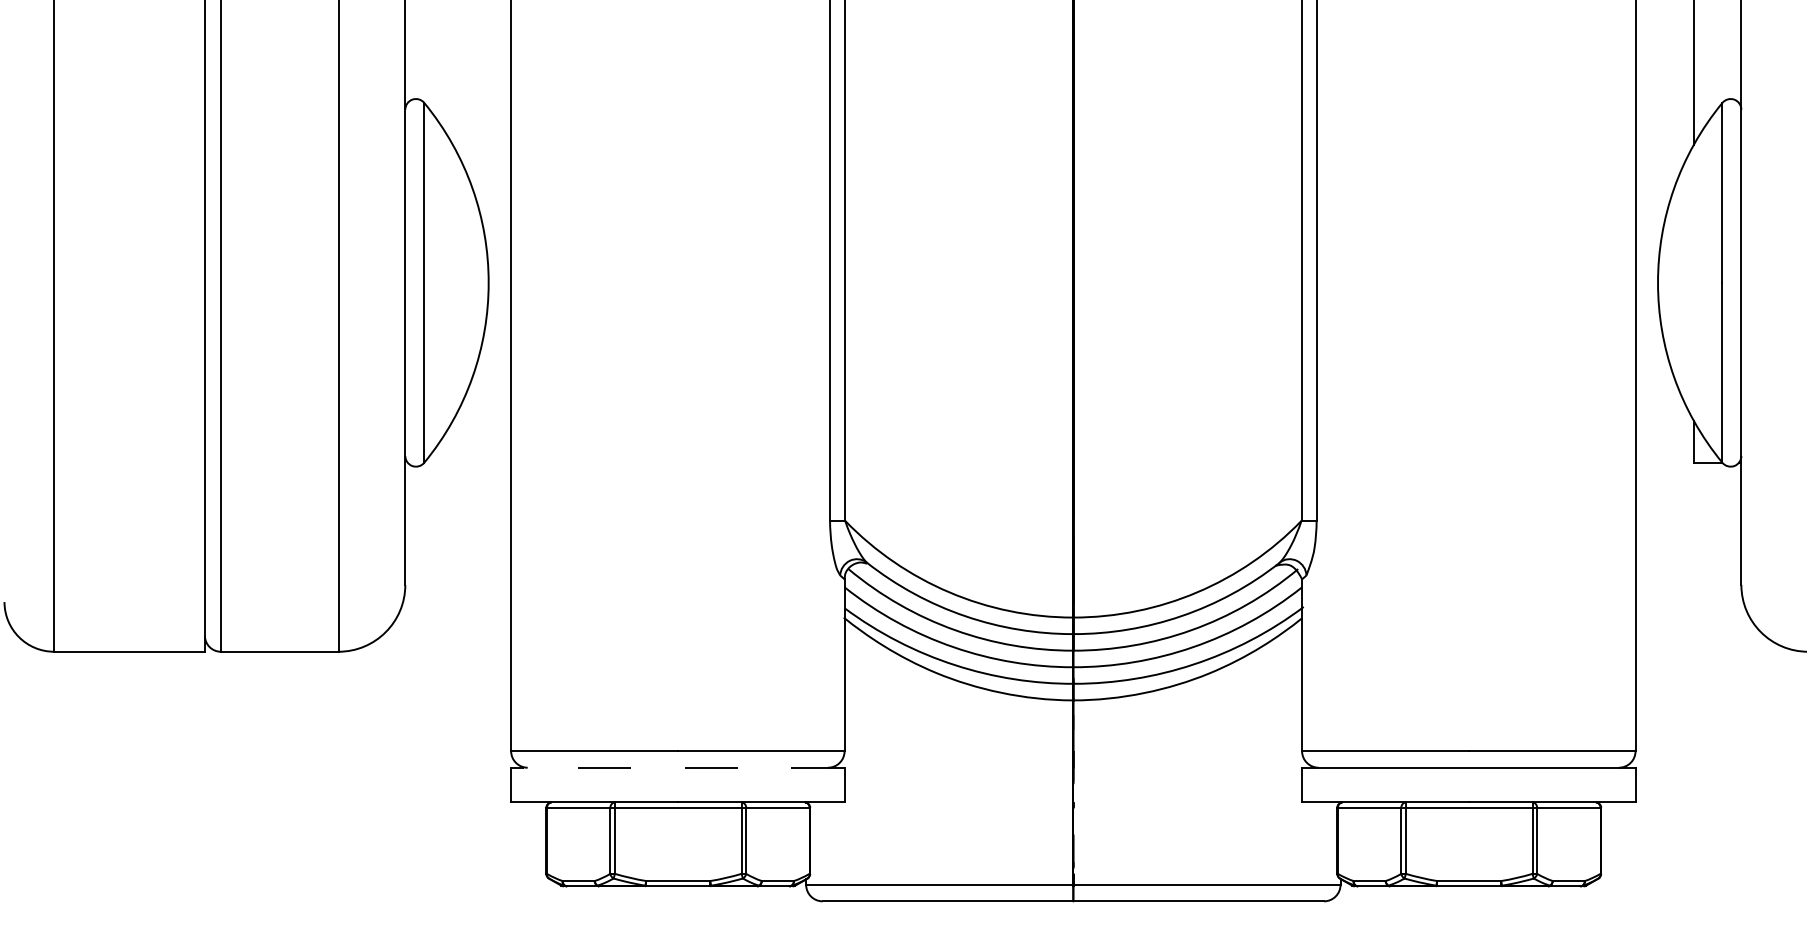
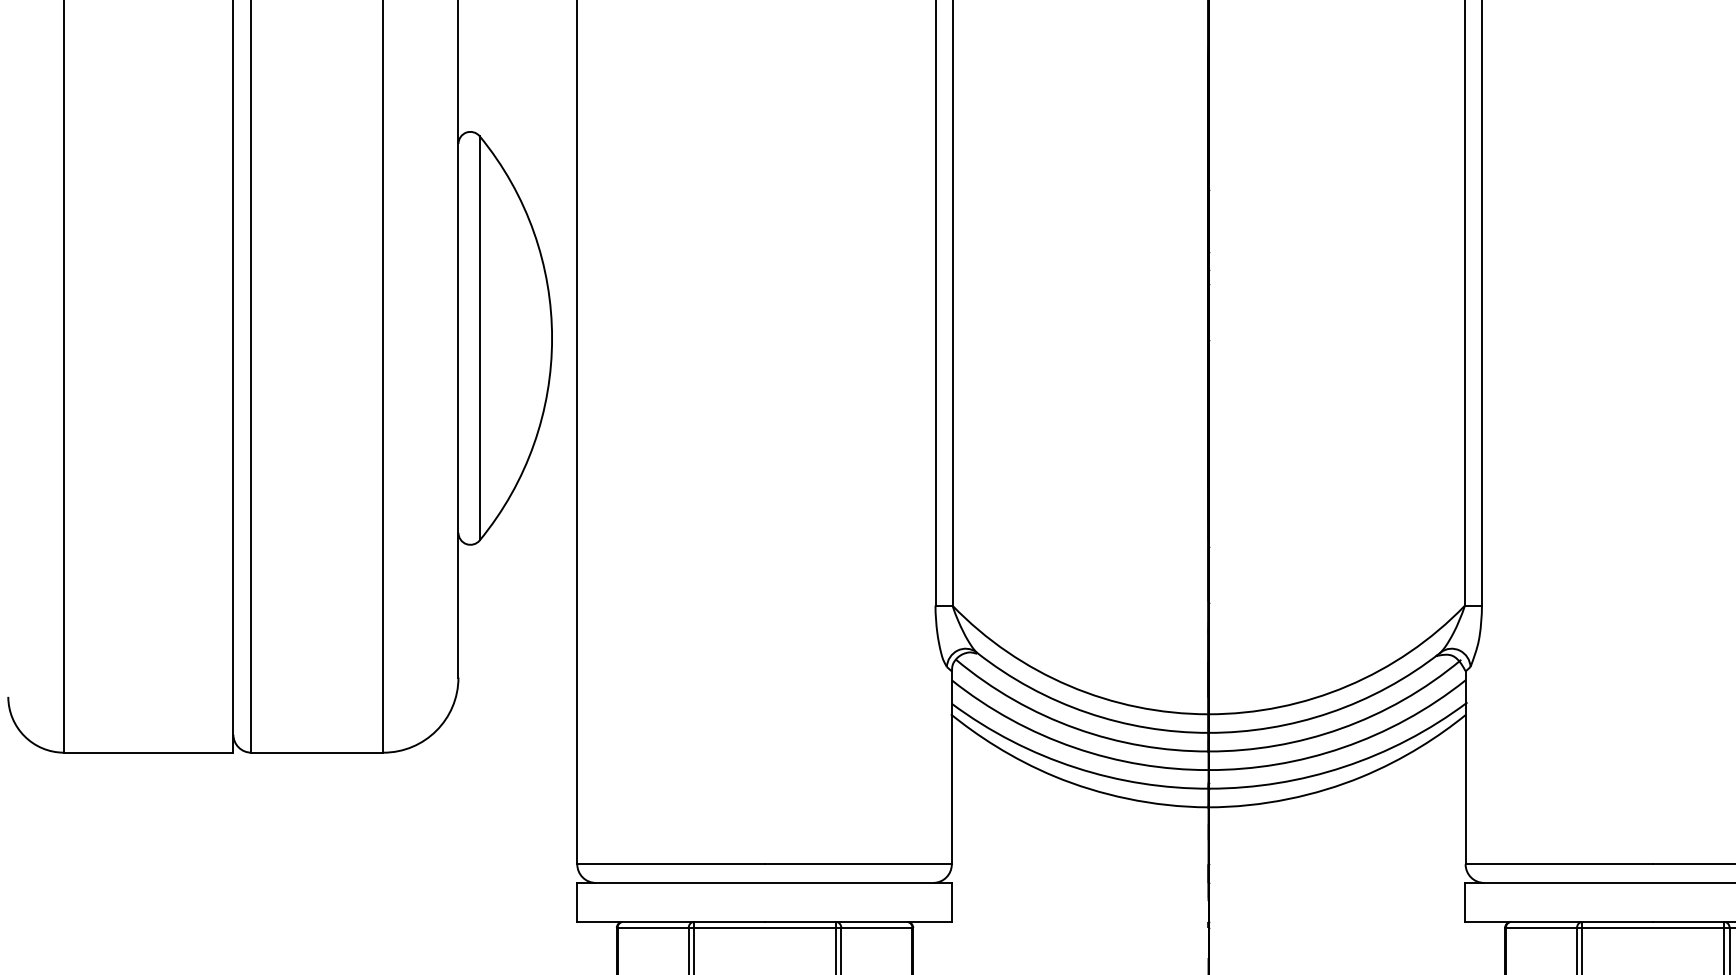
line: (677, 767) -> (764, 882), dashed -> solid

